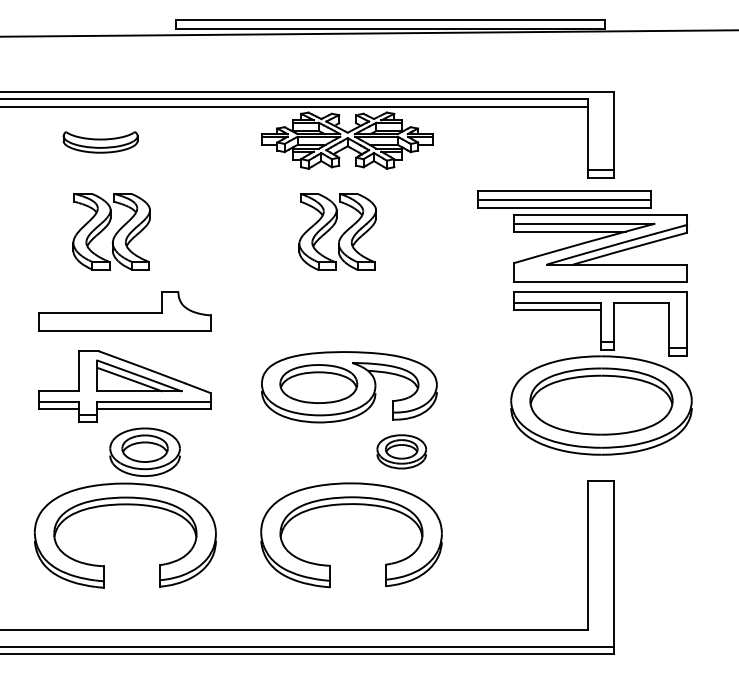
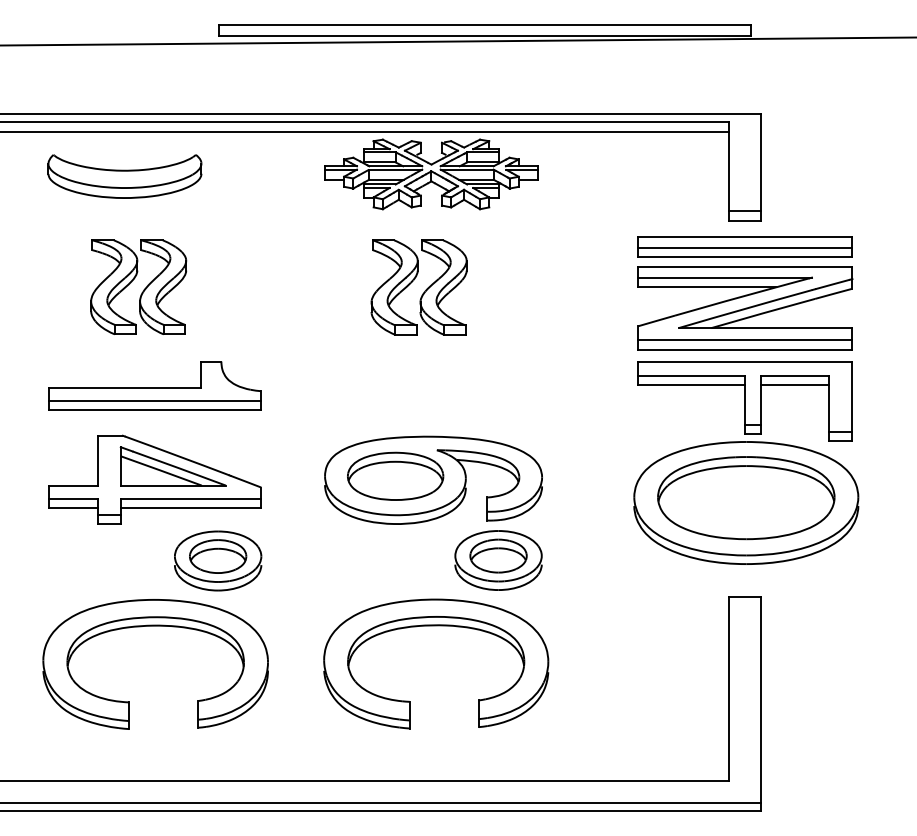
part: (100, 142) -> (124, 176), size x1.67
part: (563, 198) -> (744, 246), moved
line: (600, 274) -> (745, 340), added
line: (641, 310) -> (795, 385), added
line: (124, 322) -> (154, 400), added
part: (145, 451) -> (218, 560), moved
part: (401, 451) -> (498, 560), size x1.43

